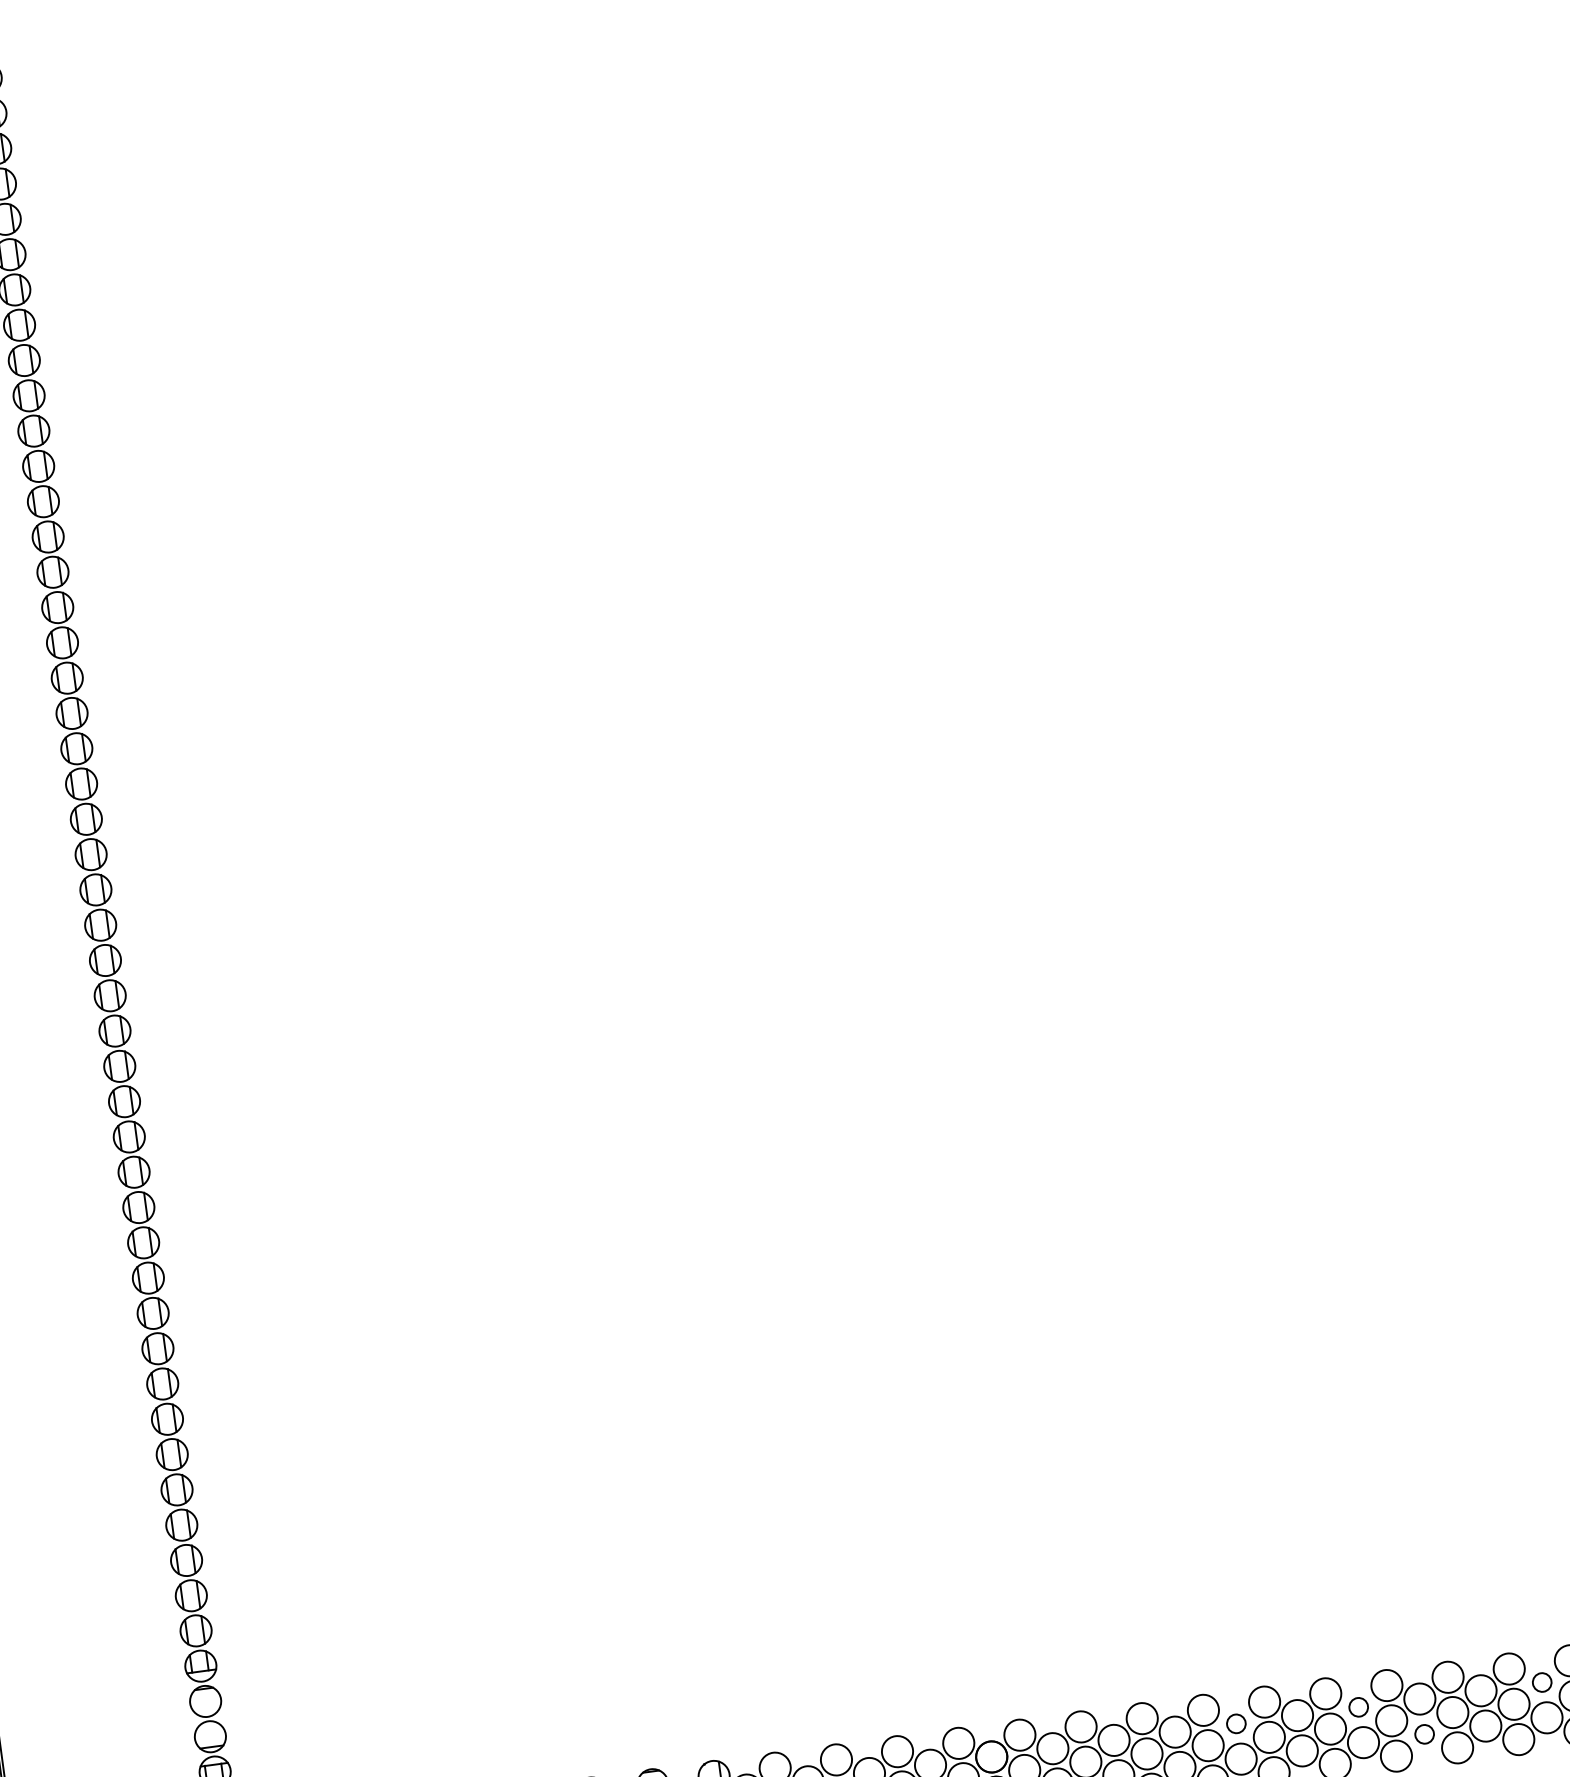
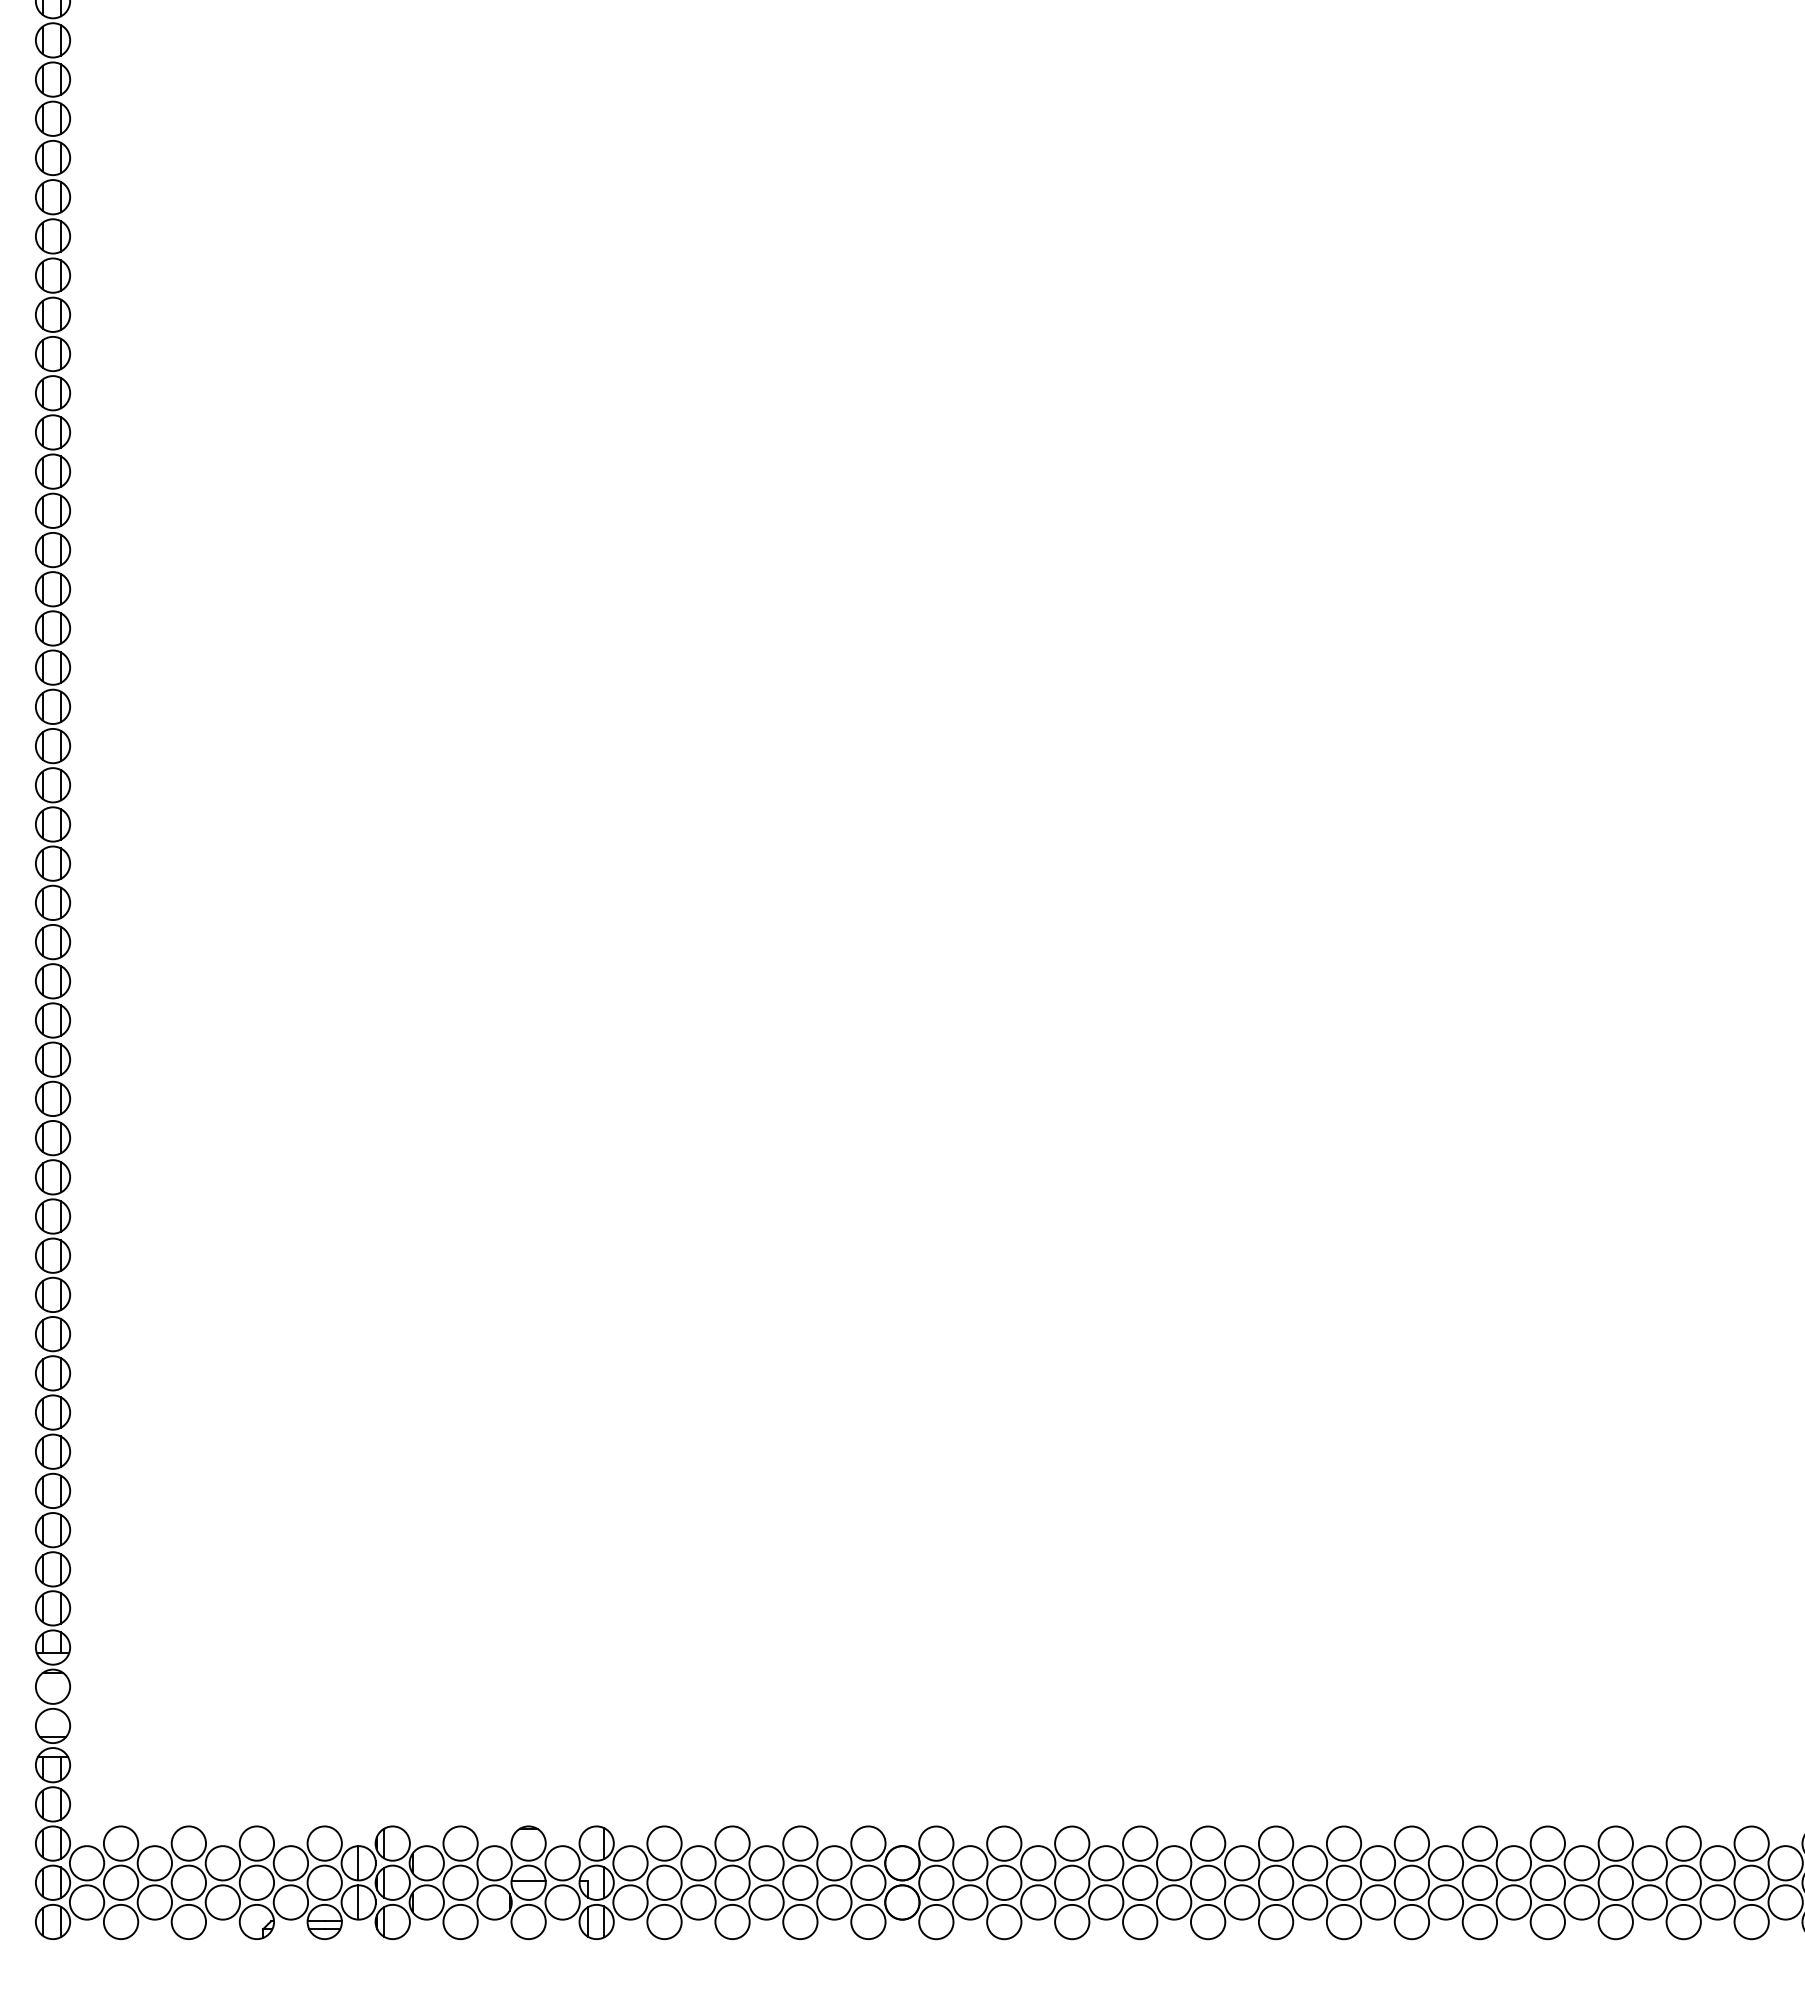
circle: (1541, 1682) -> (1513, 1863), size x1.67
circle: (1358, 1707) -> (1309, 1863), size x1.67
circle: (1236, 1724) -> (1174, 1863), size x1.67
circle: (1424, 1734) -> (1377, 1902), size x1.67

